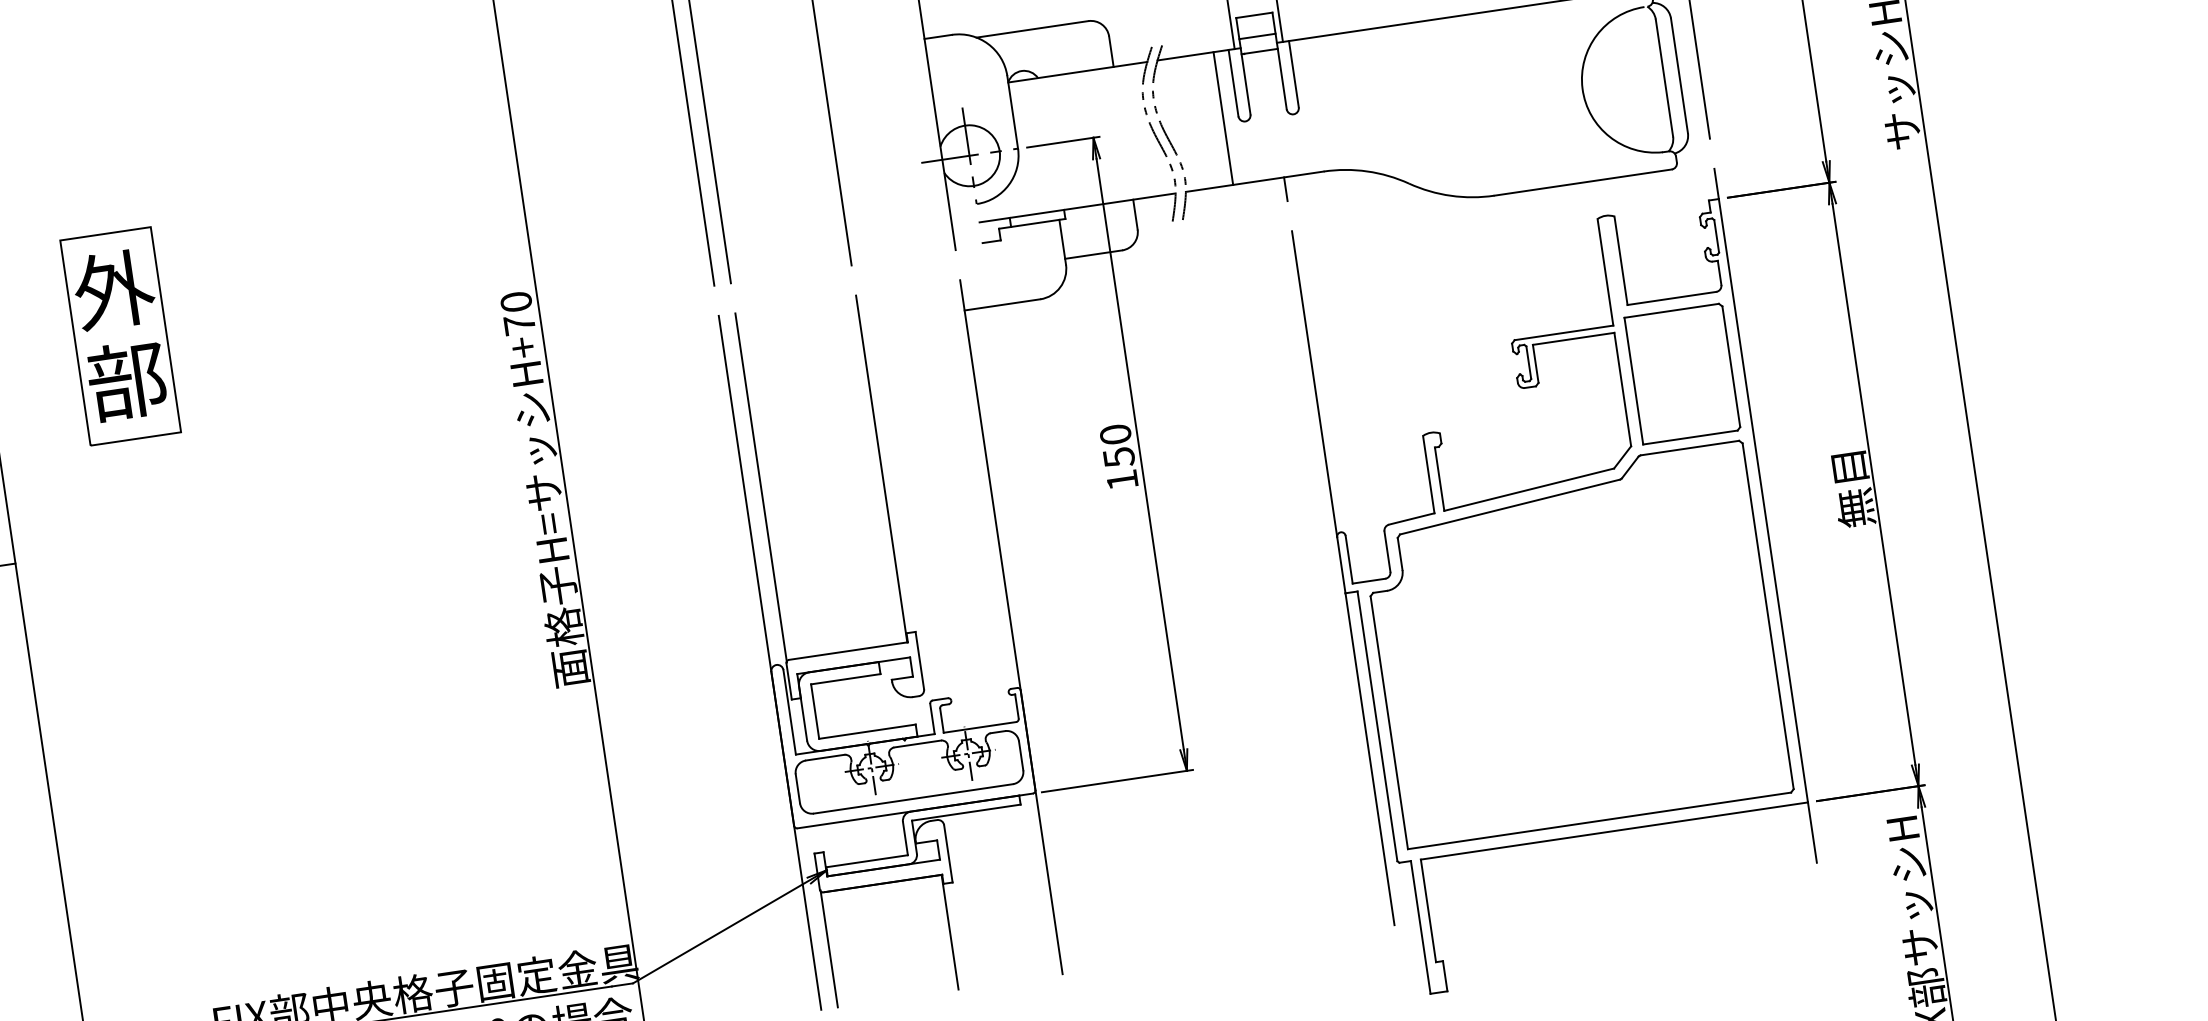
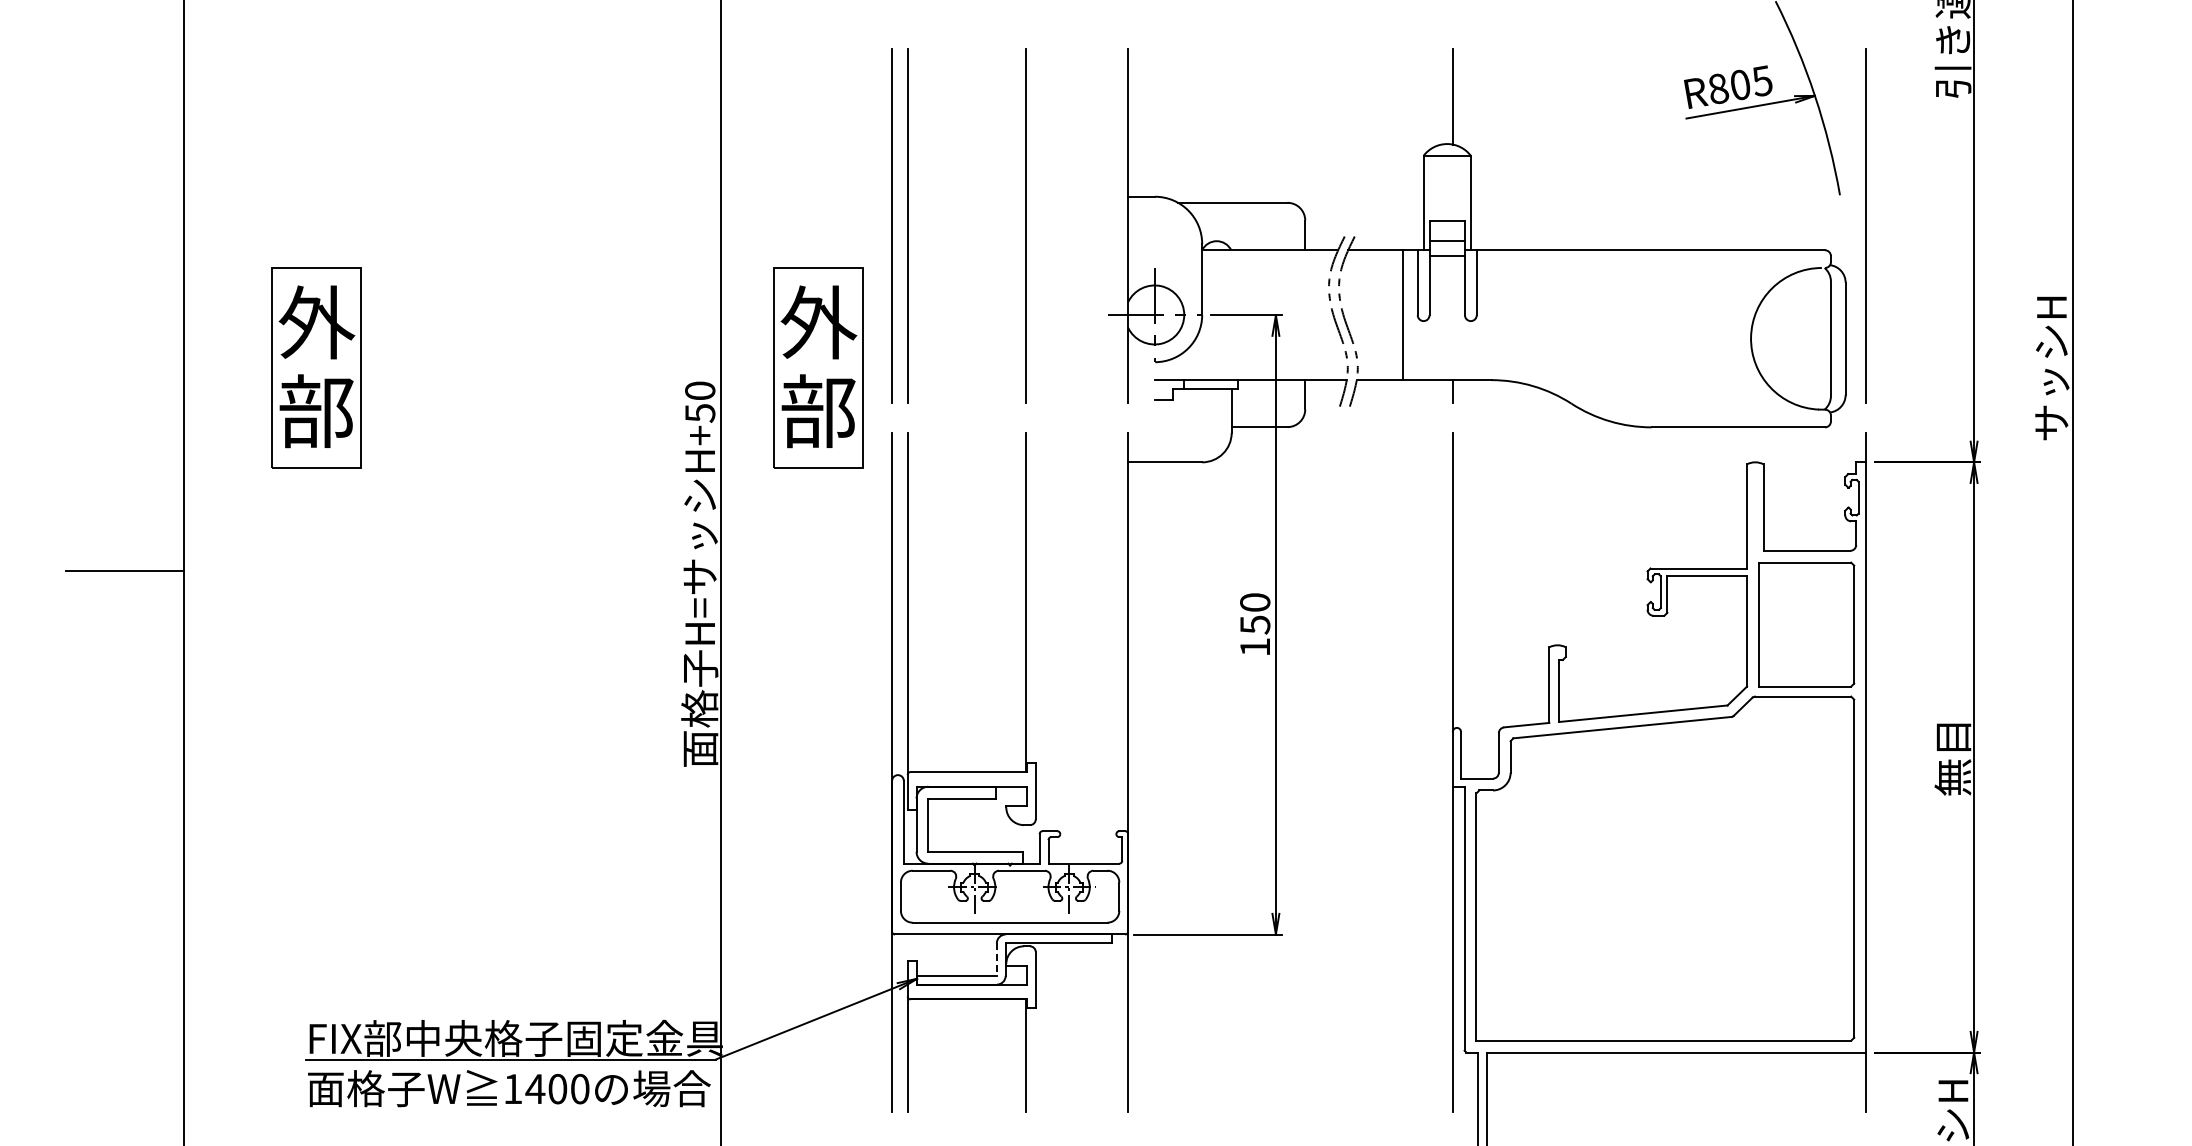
part: (633, 260) -> (818, 367), added
text: (520, 325) -> (700, 413), H+70 -> H+50
line: (905, 839) -> (996, 960), solid -> dashed

